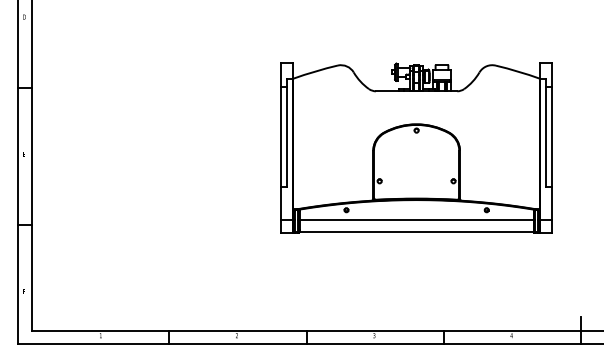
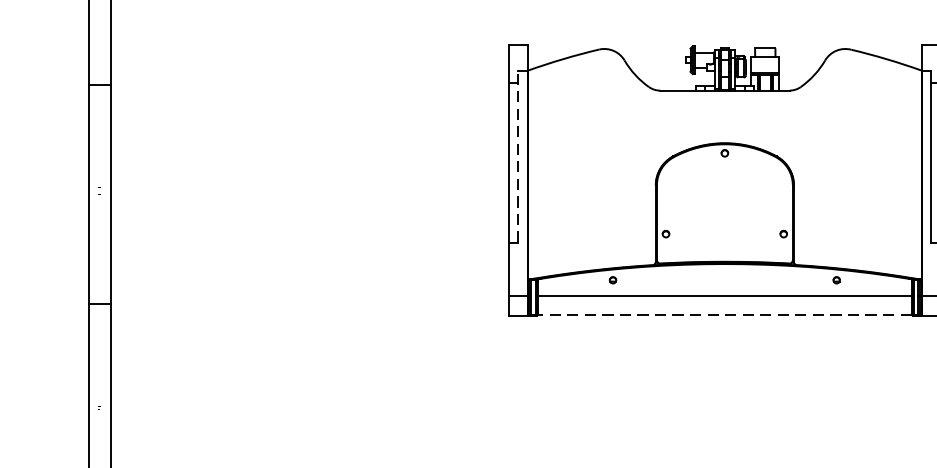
line: (287, 132) -> (518, 156), solid -> dashed
line: (416, 231) -> (724, 314), solid -> dashed

